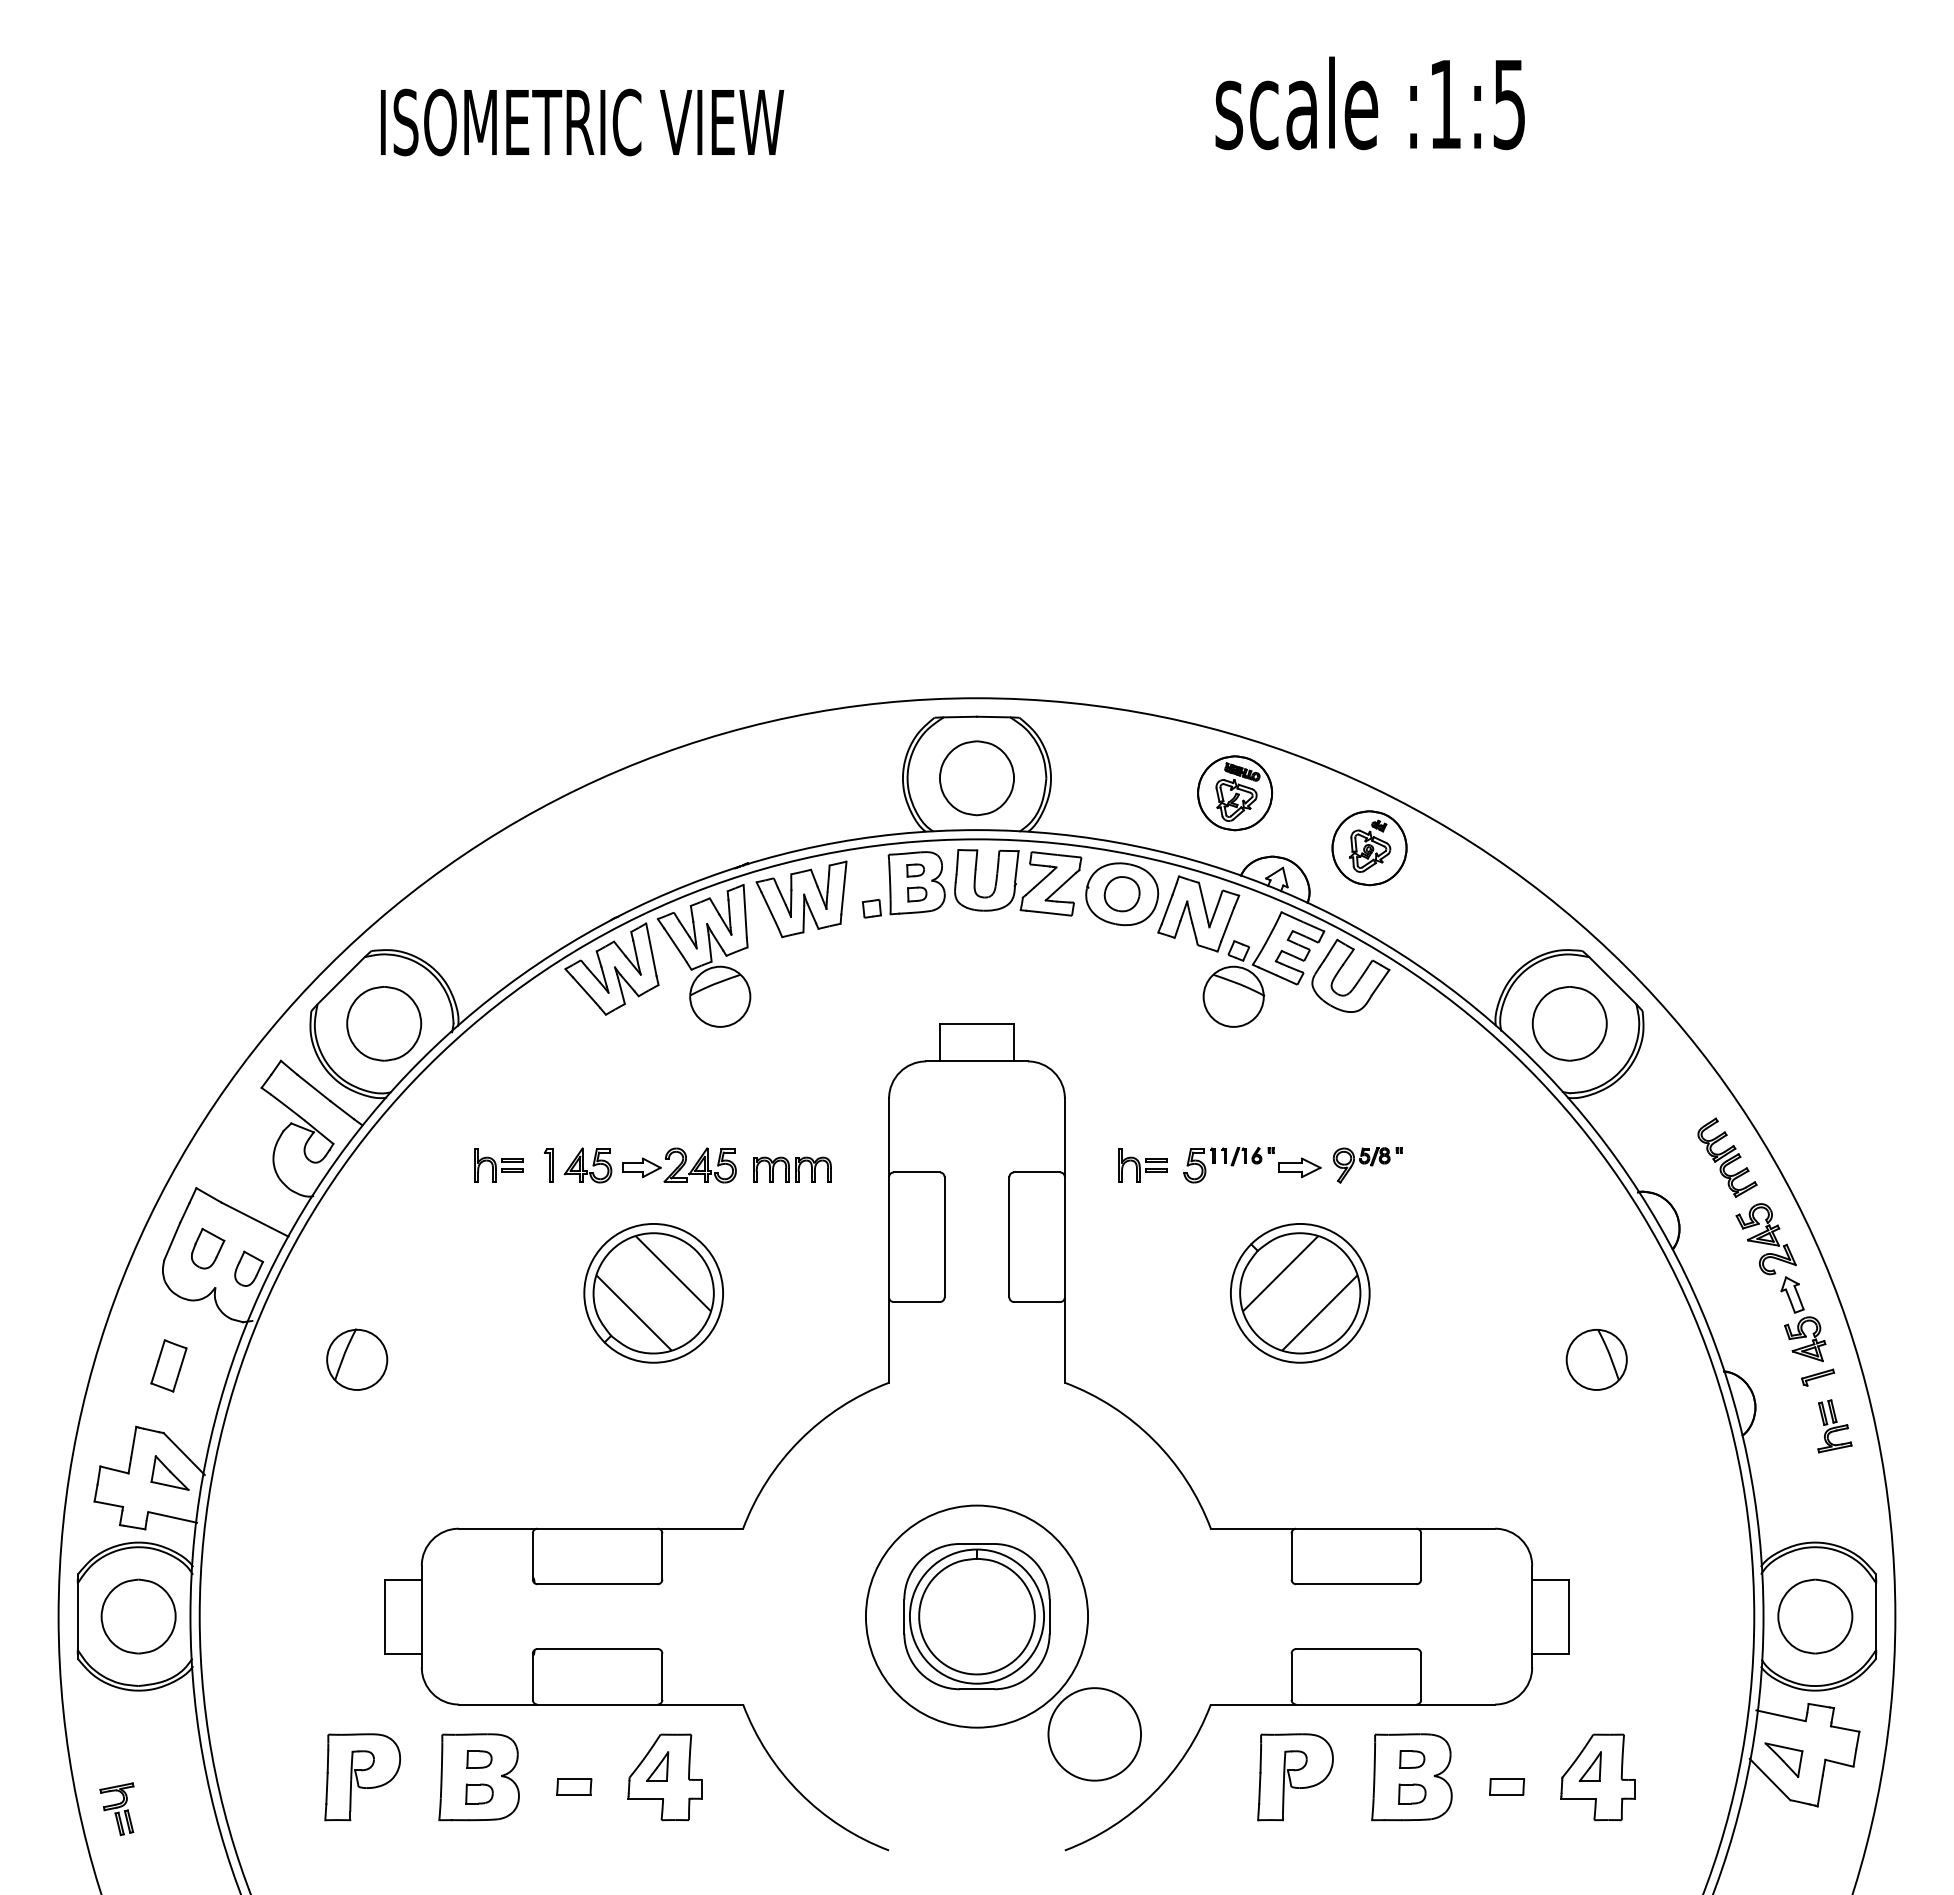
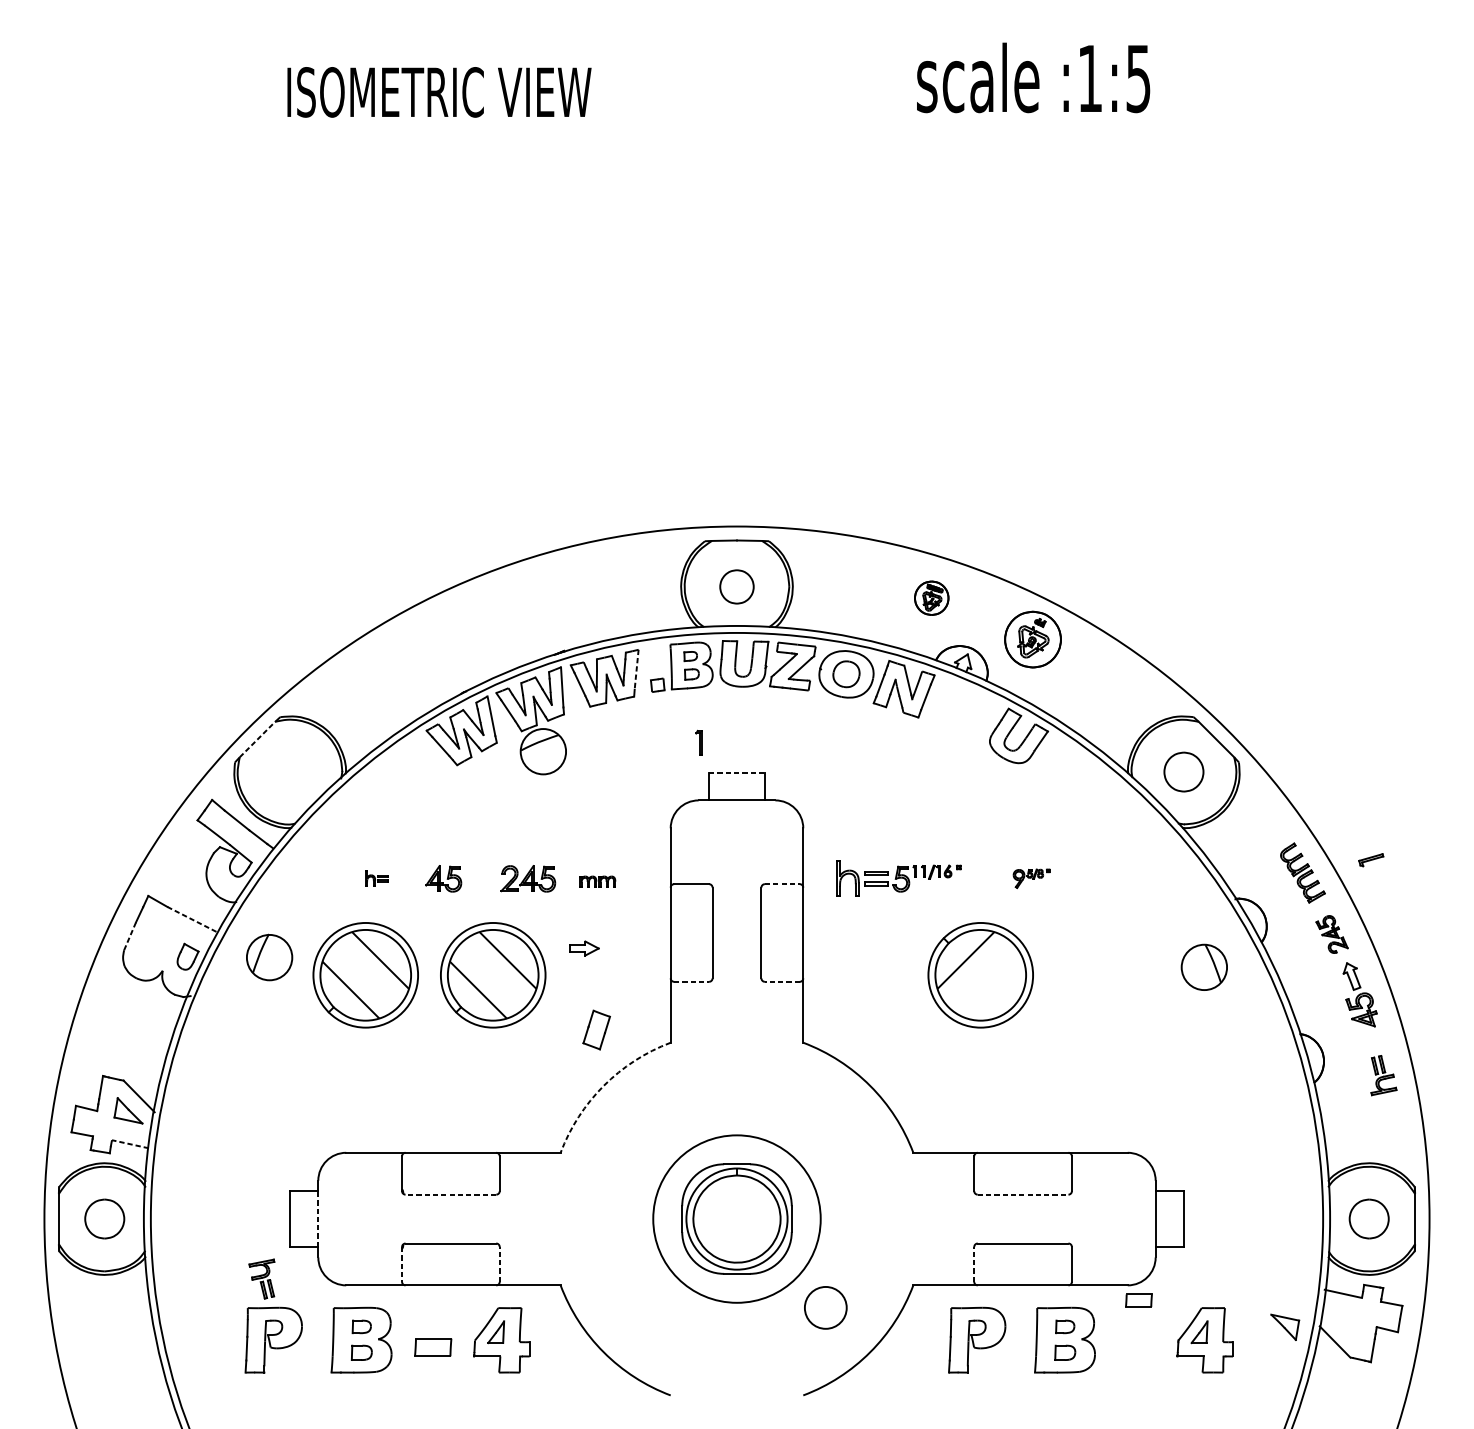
part: (976, 778) -> (736, 587), size x0.6
part: (1235, 793) -> (931, 598), size x0.6
line: (843, 888) -> (636, 670), solid -> dashed
part: (1263, 969) -> (953, 731), removed
line: (341, 980) -> (257, 739), solid -> dashed
part: (384, 1023) -> (290, 771), removed
part: (1569, 1023) -> (1183, 771), size x0.7
line: (977, 1024) -> (737, 772), solid -> dashed
part: (498, 1165) -> (376, 878), size x0.6
part: (548, 1165) -> (698, 743), moved
part: (1142, 1165) -> (861, 878), size x1.4
part: (1367, 1165) -> (1031, 878), size x0.7
part: (641, 1167) -> (584, 948), moved
part: (1299, 1167) -> (980, 880), removed
part: (792, 1169) -> (597, 881), size x0.6
line: (1037, 1172) -> (782, 884), solid -> dashed
line: (255, 1219) -> (192, 919), solid -> dashed
part: (1765, 1239) -> (1331, 934), size x0.7
line: (172, 1241) -> (130, 936), solid -> dashed
part: (208, 1248) -> (157, 941), removed
part: (484, 1293) -> (365, 975), added
line: (917, 1302) -> (692, 982), solid -> dashed
line: (1036, 1302) -> (781, 982), solid -> dashed
line: (1319, 1312) -> (995, 989), removed
part: (357, 1359) -> (269, 957), moved
part: (1596, 1359) -> (1204, 967), moved
part: (168, 1365) -> (596, 1029), moved
part: (1817, 1377) -> (1370, 860), moved
arc: (800, 1439) -> (603, 1085), solid -> dashed
line: (172, 1517) -> (130, 1144), solid -> dashed
line: (597, 1584) -> (450, 1194), solid -> dashed
line: (1356, 1584) -> (1023, 1194), solid -> dashed
part: (138, 1616) -> (104, 1218), size x0.7
line: (421, 1616) -> (318, 1218), solid -> dashed
part: (1815, 1616) -> (1369, 1218), size x0.7
line: (662, 1676) -> (499, 1264), solid -> dashed
line: (1291, 1676) -> (974, 1264), solid -> dashed
line: (532, 1677) -> (401, 1264), solid -> dashed
circle: (1094, 1734) -> (825, 1307), size x0.6
part: (1783, 1759) -> (1284, 1326), moved
part: (574, 1786) -> (433, 1347), size x1.4
part: (1507, 1786) -> (1139, 1300), moved
part: (116, 1809) -> (261, 1279), moved

